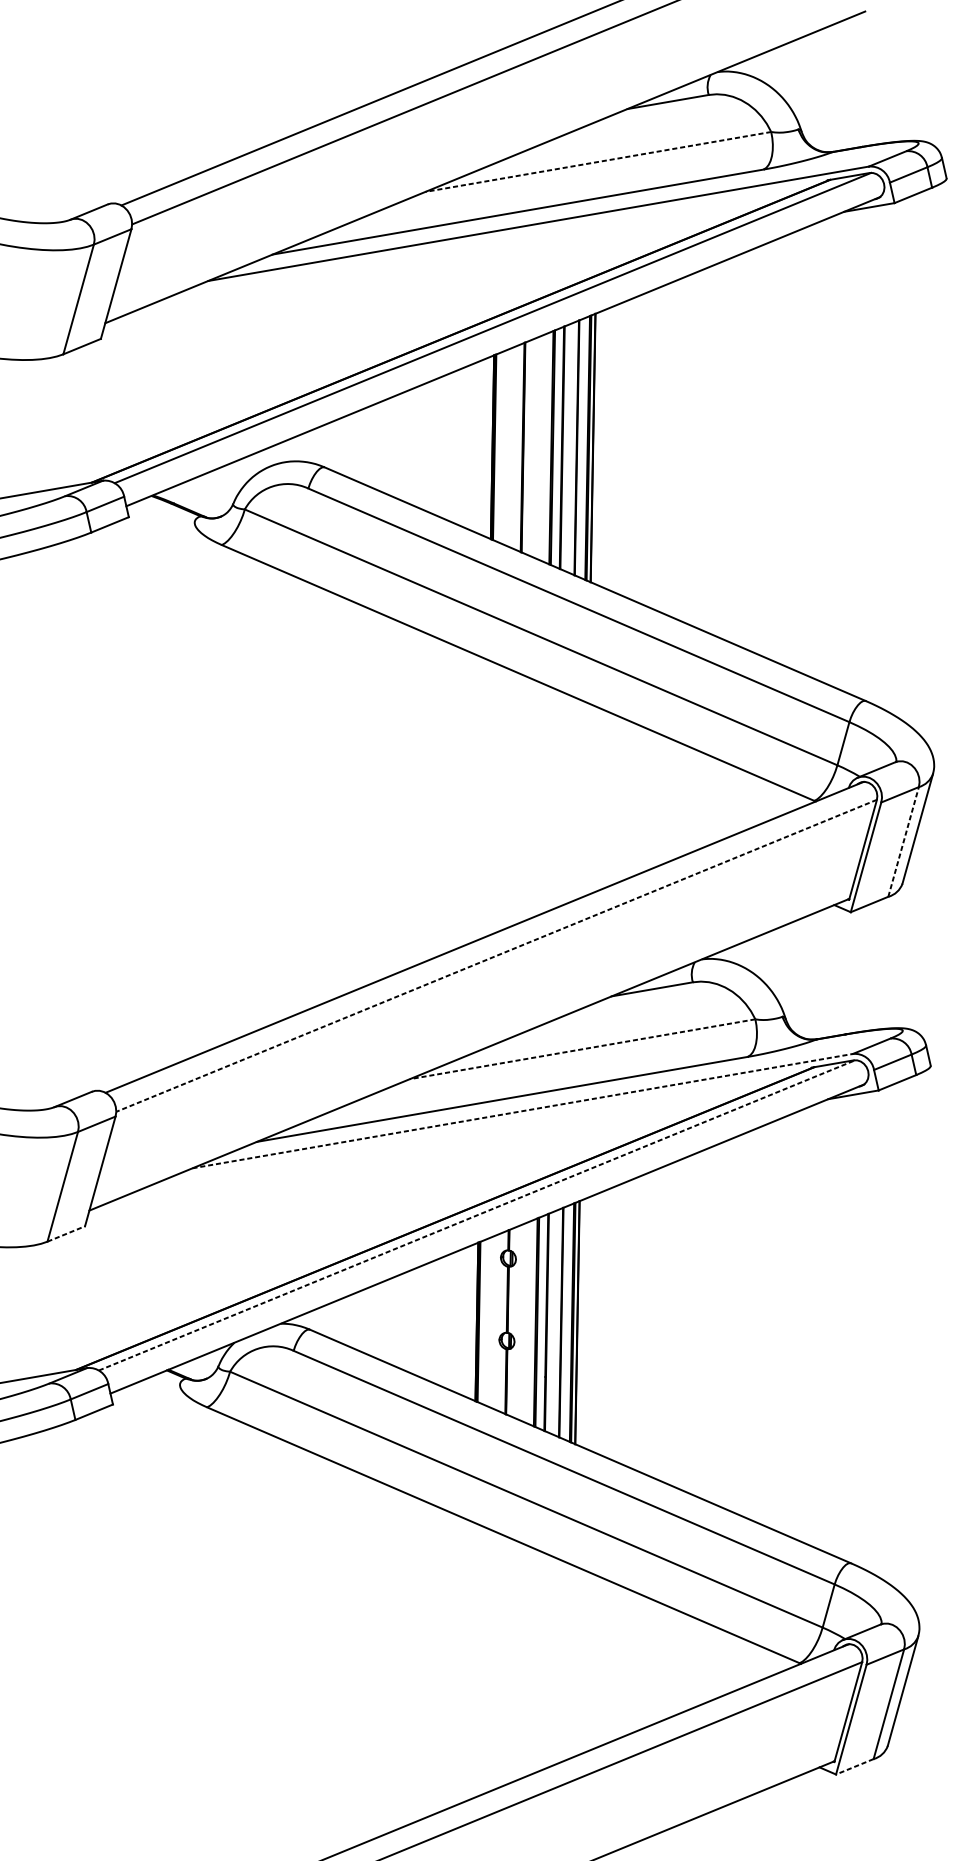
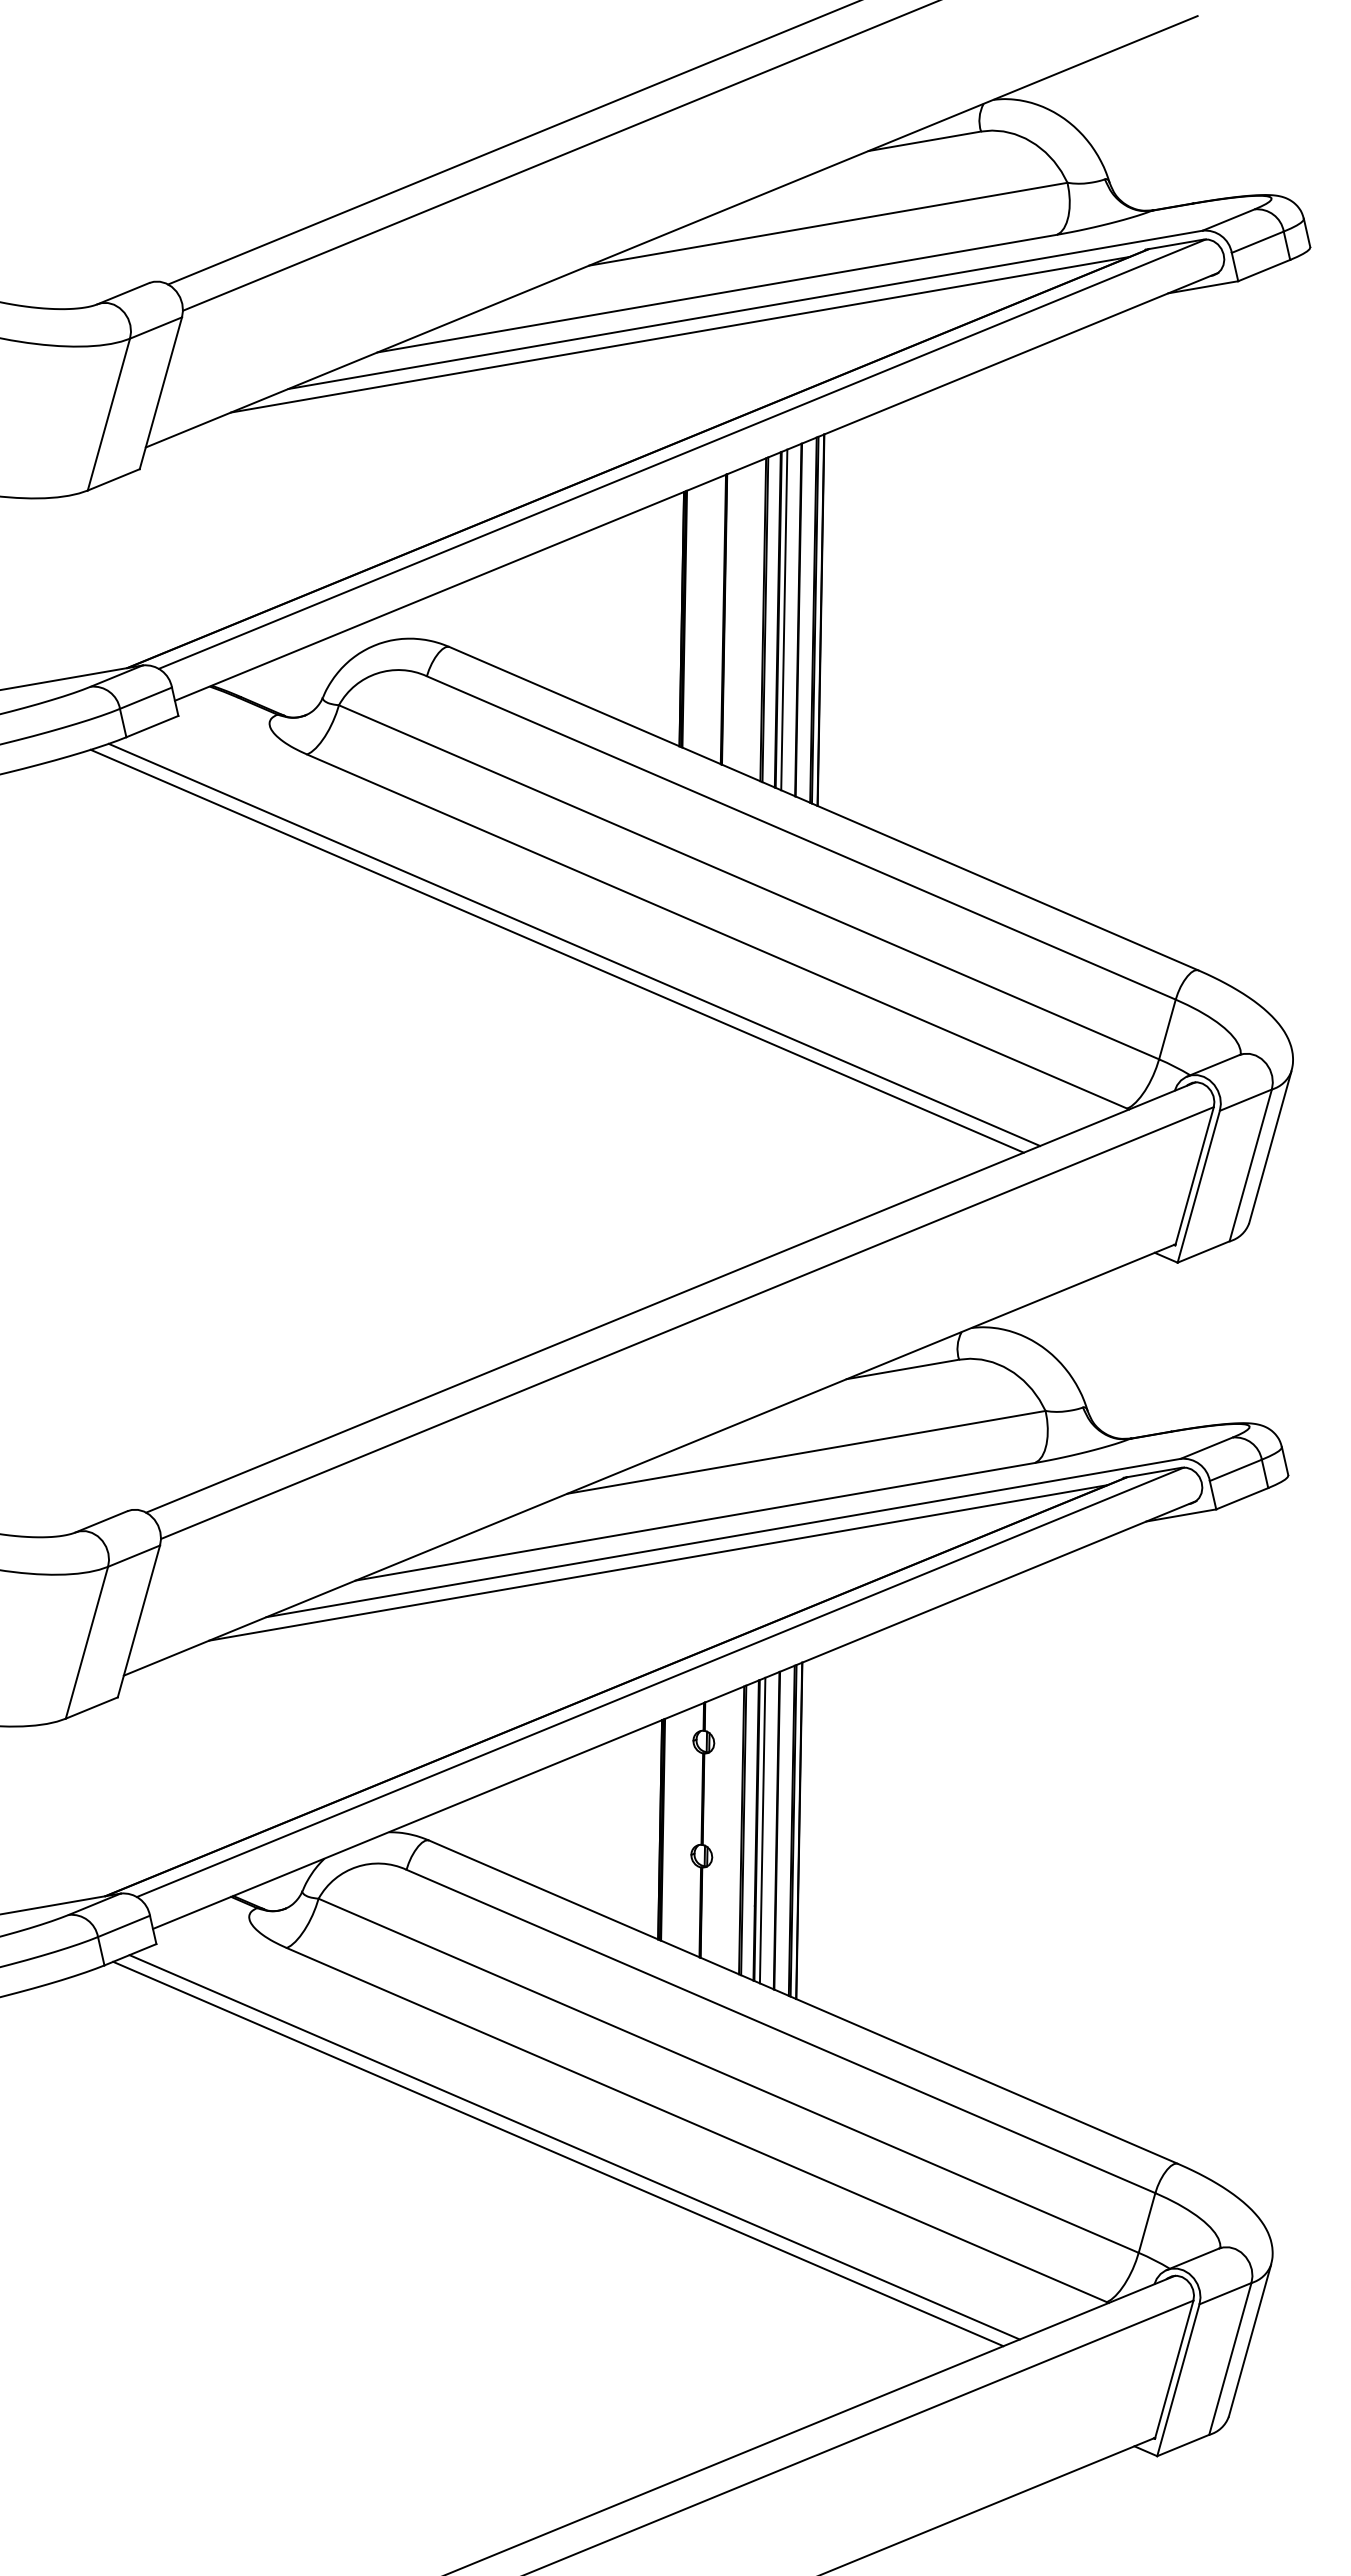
line: (598, 162) -> (828, 224), dashed -> solid
line: (490, 241) -> (679, 334), added
line: (566, 447) -> (784, 619), added
line: (415, 682) -> (574, 944), added
line: (402, 686) -> (556, 950), added
line: (903, 841) -> (1250, 1165), dashed -> solid
line: (496, 956) -> (687, 1323), dashed -> solid
line: (582, 1049) -> (806, 1452), dashed -> solid
line: (522, 1111) -> (723, 1538), dashed -> solid
line: (475, 1128) -> (658, 1562), added
line: (477, 1215) -> (660, 1682), dashed -> solid
line: (66, 1233) -> (92, 1707), dashed -> solid
line: (550, 1322) -> (762, 1830), added
line: (415, 1551) -> (574, 2147), added
line: (403, 1555) -> (558, 2153), added
line: (854, 1766) -> (1182, 2445), dashed -> solid

